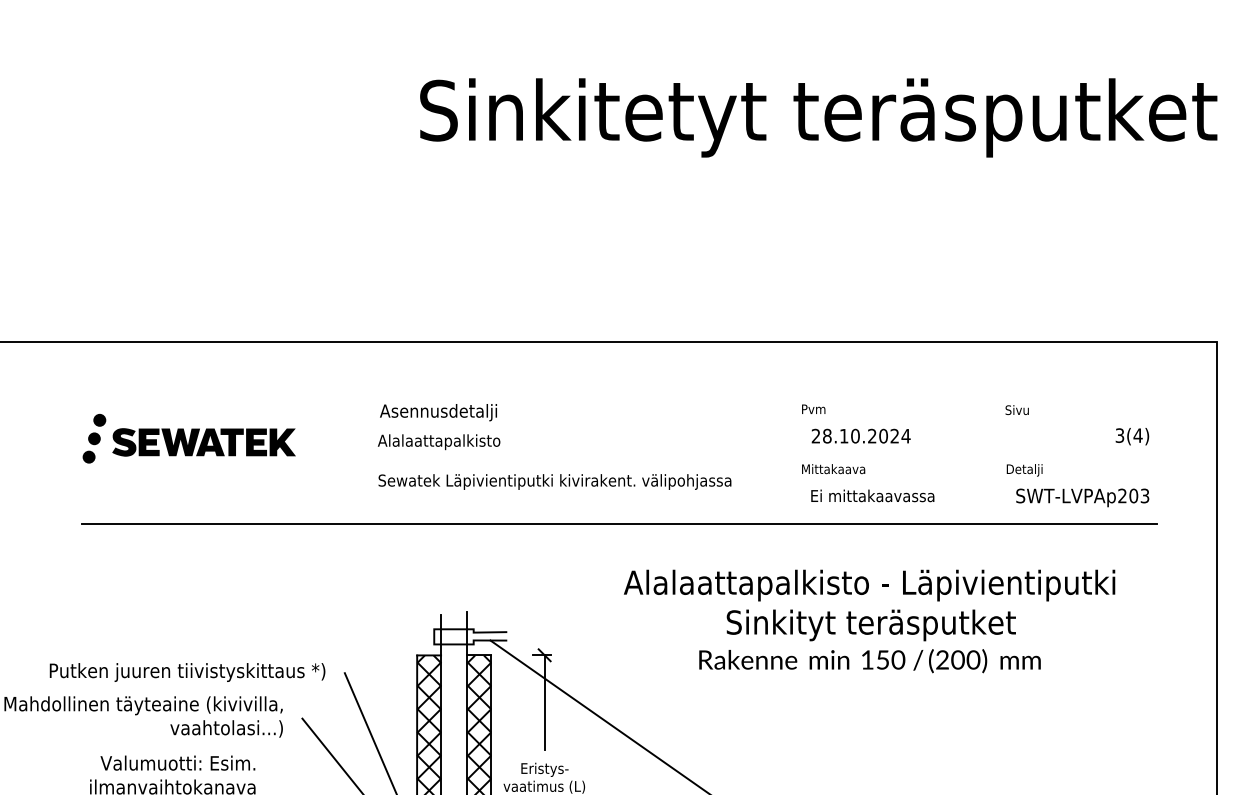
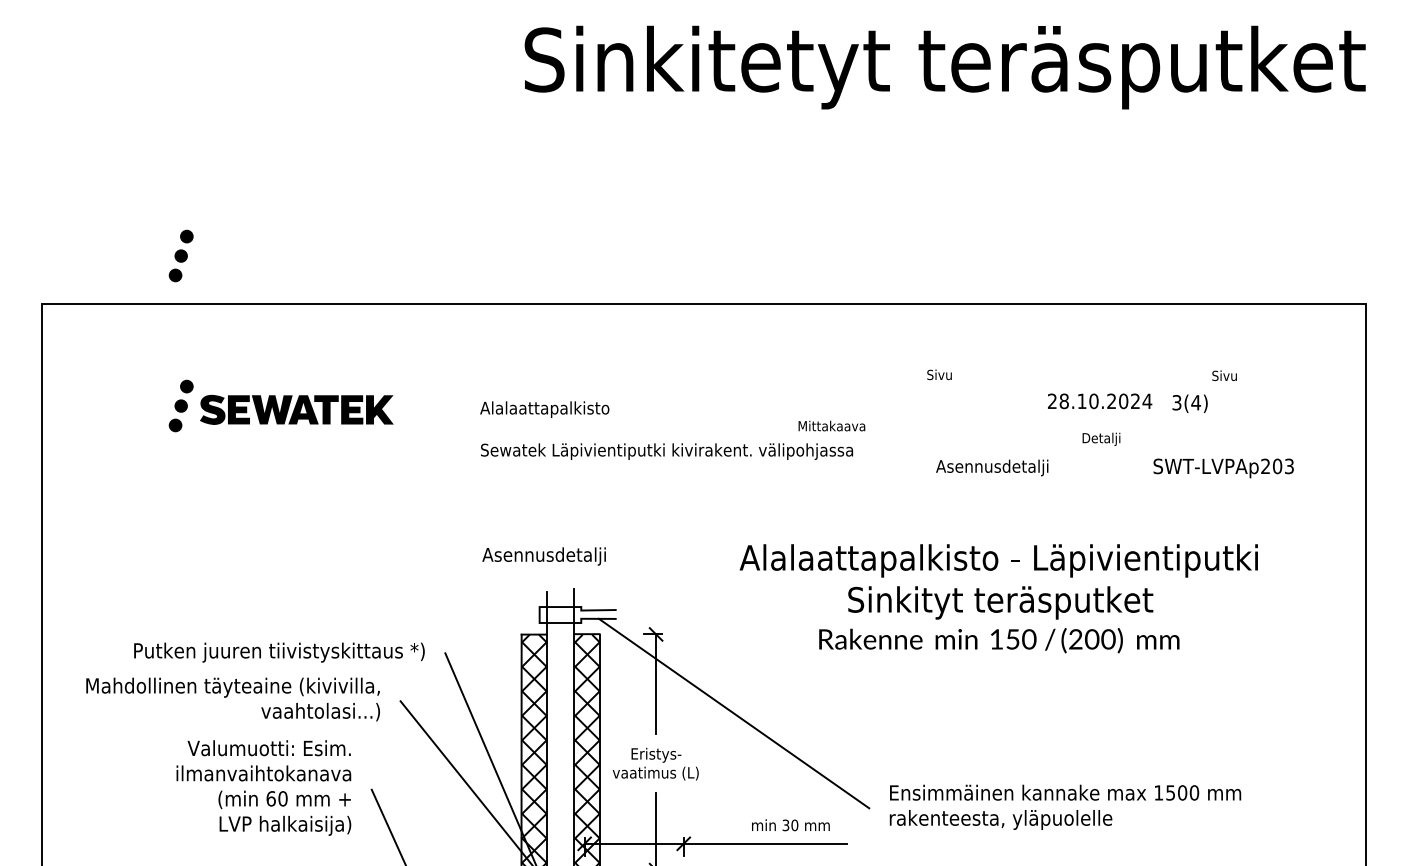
part: (93, 296) -> (180, 255), added
text: (813, 408) -> (939, 374), Pvm -> Sivu
text: (1017, 409) -> (1224, 375), moved
text: (437, 412) -> (543, 556), moved
text: (861, 436) -> (1100, 401), moved
text: (1131, 436) -> (1189, 403), moved
text: (833, 468) -> (831, 425), moved
text: (1024, 469) -> (1101, 438), moved
text: (872, 497) -> (1001, 467), Ei mittakaavassa -> Asennusdetalji
line: (618, 524) -> (734, 496), removed

